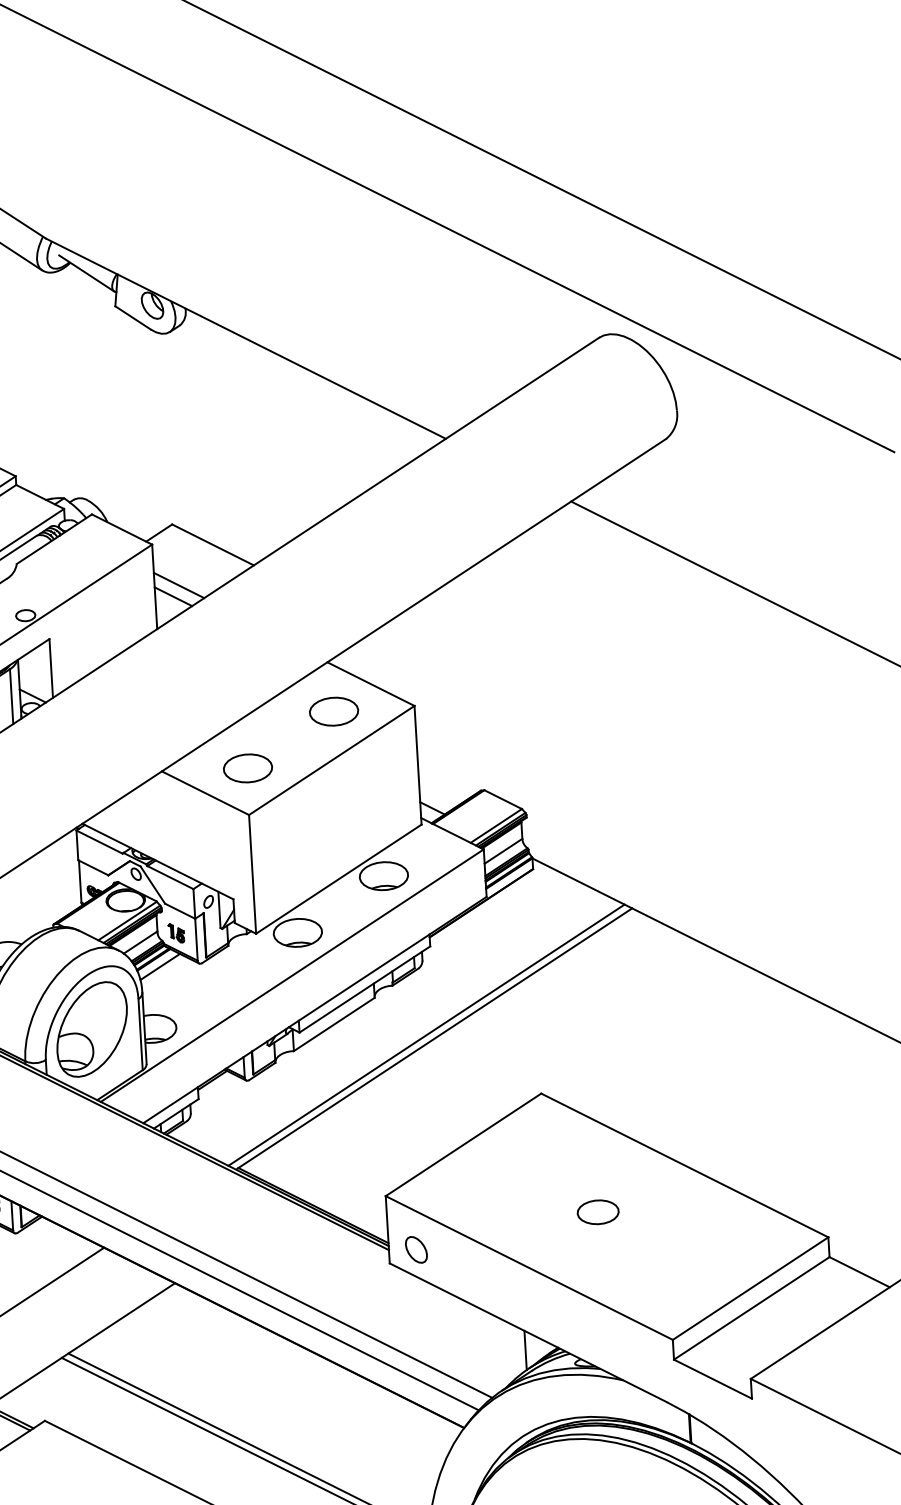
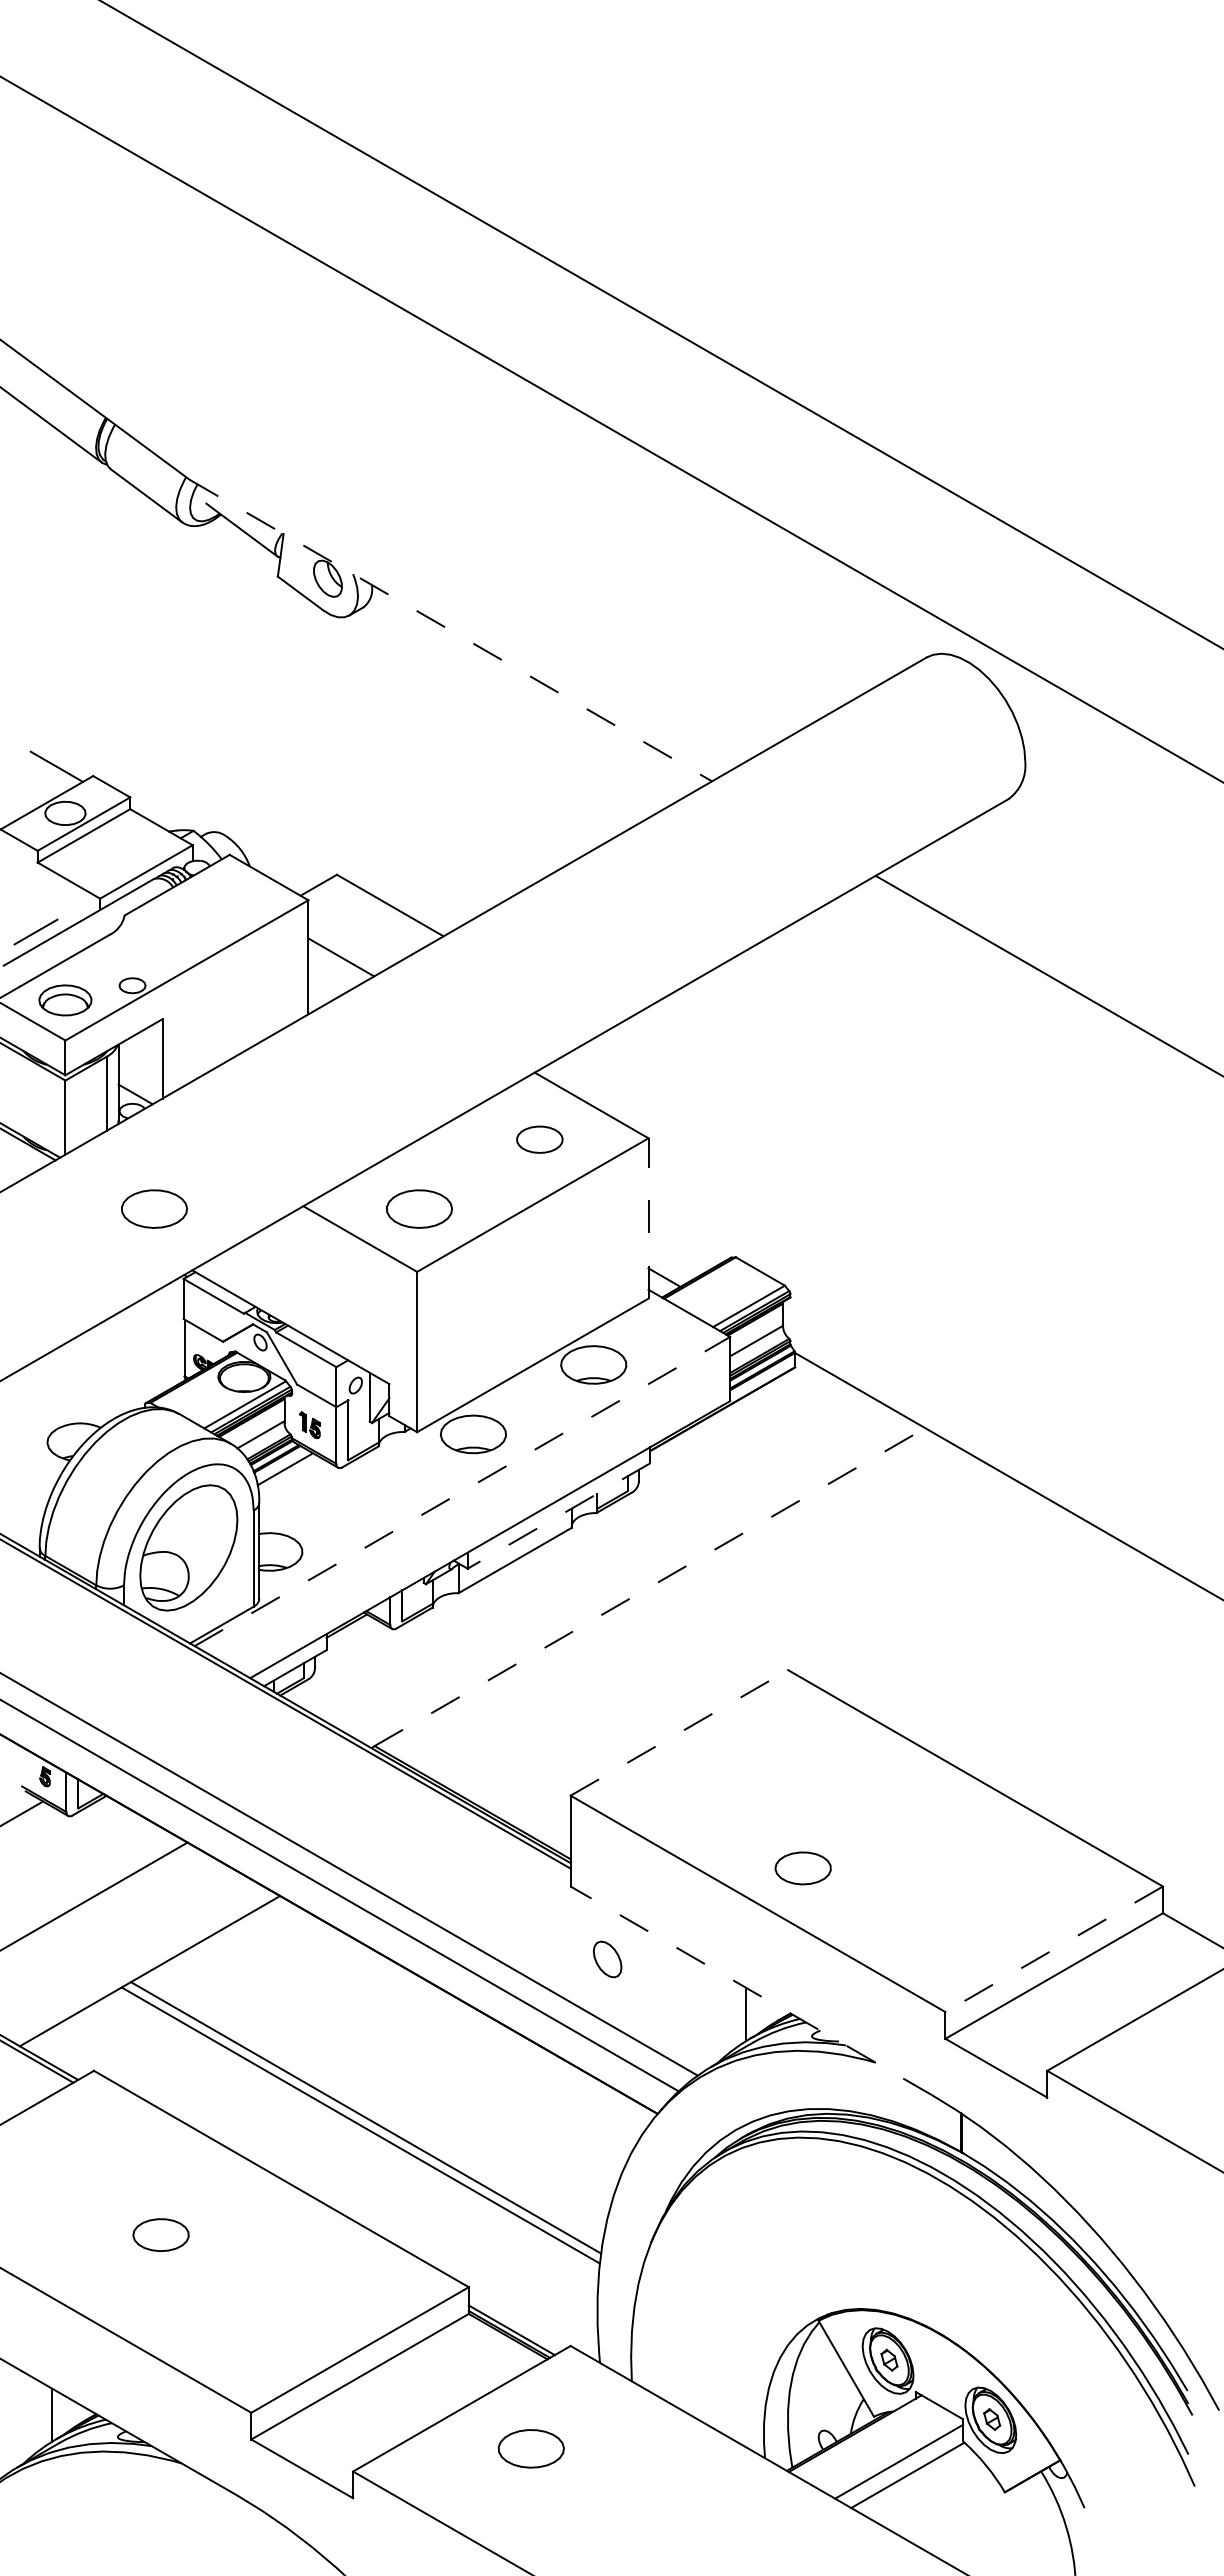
line: (246, 338) -> (451, 630), solid -> dashed
line: (173, 597) -> (332, 972), removed
part: (333, 711) -> (539, 1139), size x0.7
line: (417, 764) -> (648, 1217), solid -> dashed
part: (51, 779) -> (154, 1208), added
line: (292, 975) -> (462, 1491), solid -> dashed
line: (365, 989) -> (559, 1515), solid -> dashed
line: (426, 1035) -> (638, 1582), removed
line: (435, 1038) -> (649, 1587), solid -> dashed
line: (463, 1144) -> (679, 1732), solid -> dashed
part: (597, 1212) -> (802, 1868), moved
part: (416, 1249) -> (607, 1959), moved
line: (750, 1288) -> (1054, 1949), solid -> dashed
line: (527, 1332) -> (750, 1990), solid -> dashed

